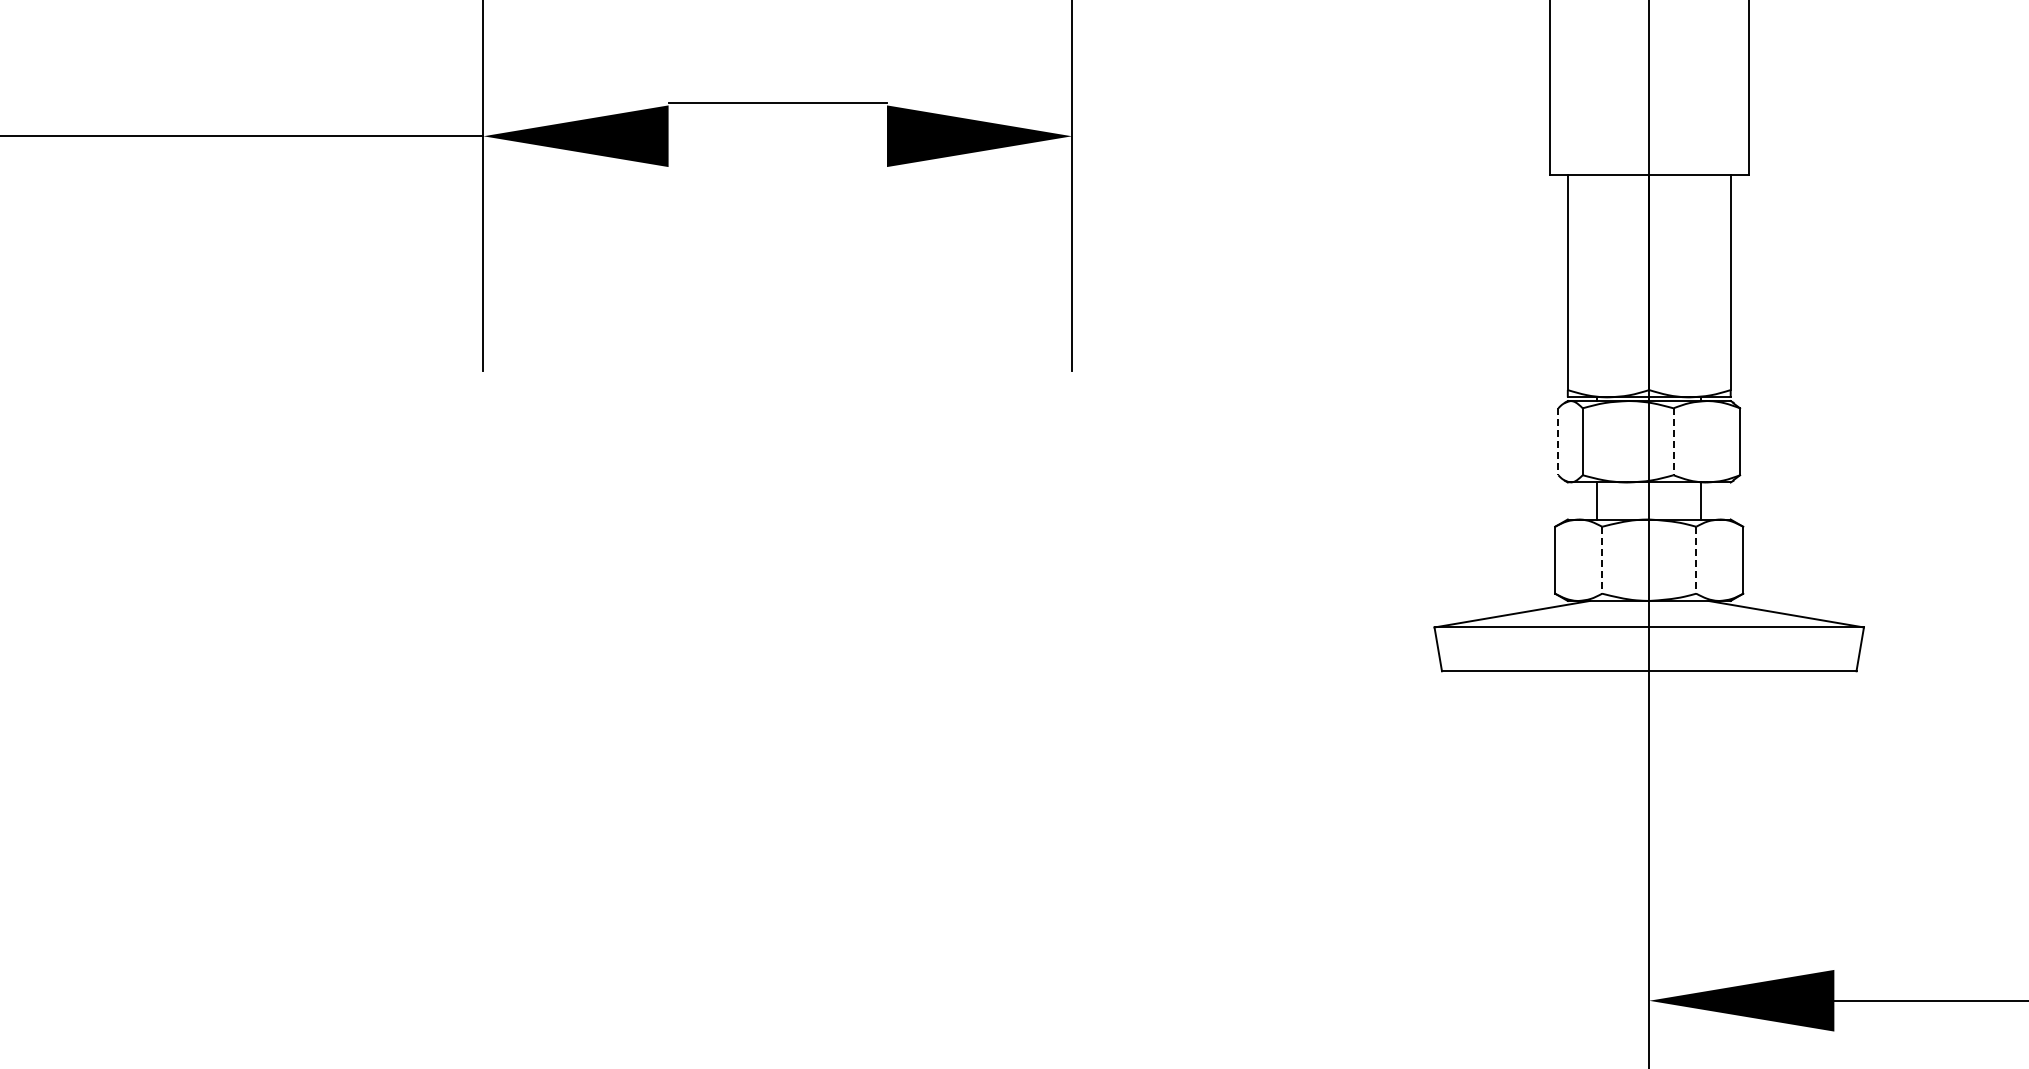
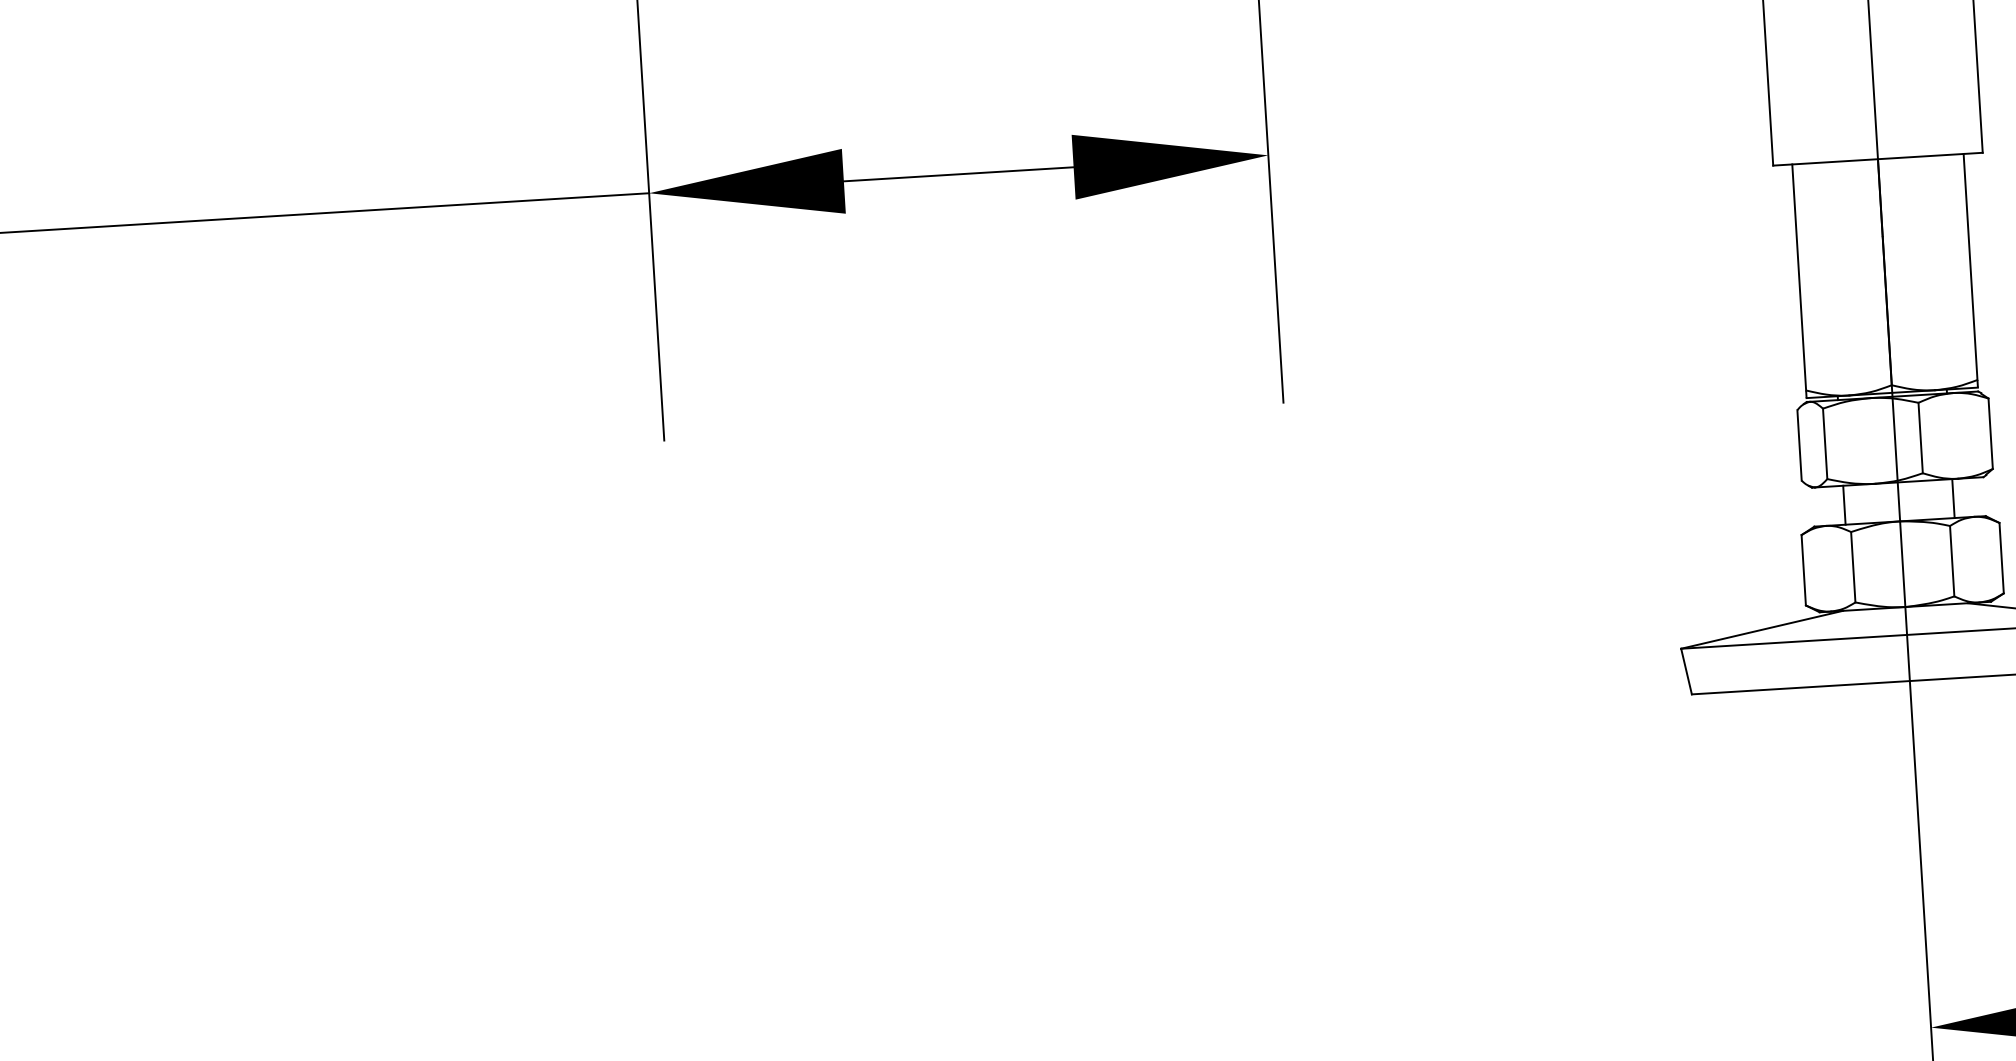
line: (777, 103) -> (958, 174), moved
line: (1558, 442) -> (1799, 446), dashed -> solid
line: (1673, 442) -> (1920, 438), dashed -> solid
line: (1602, 560) -> (1853, 567), dashed -> solid
line: (1696, 560) -> (1952, 561), dashed -> solid

